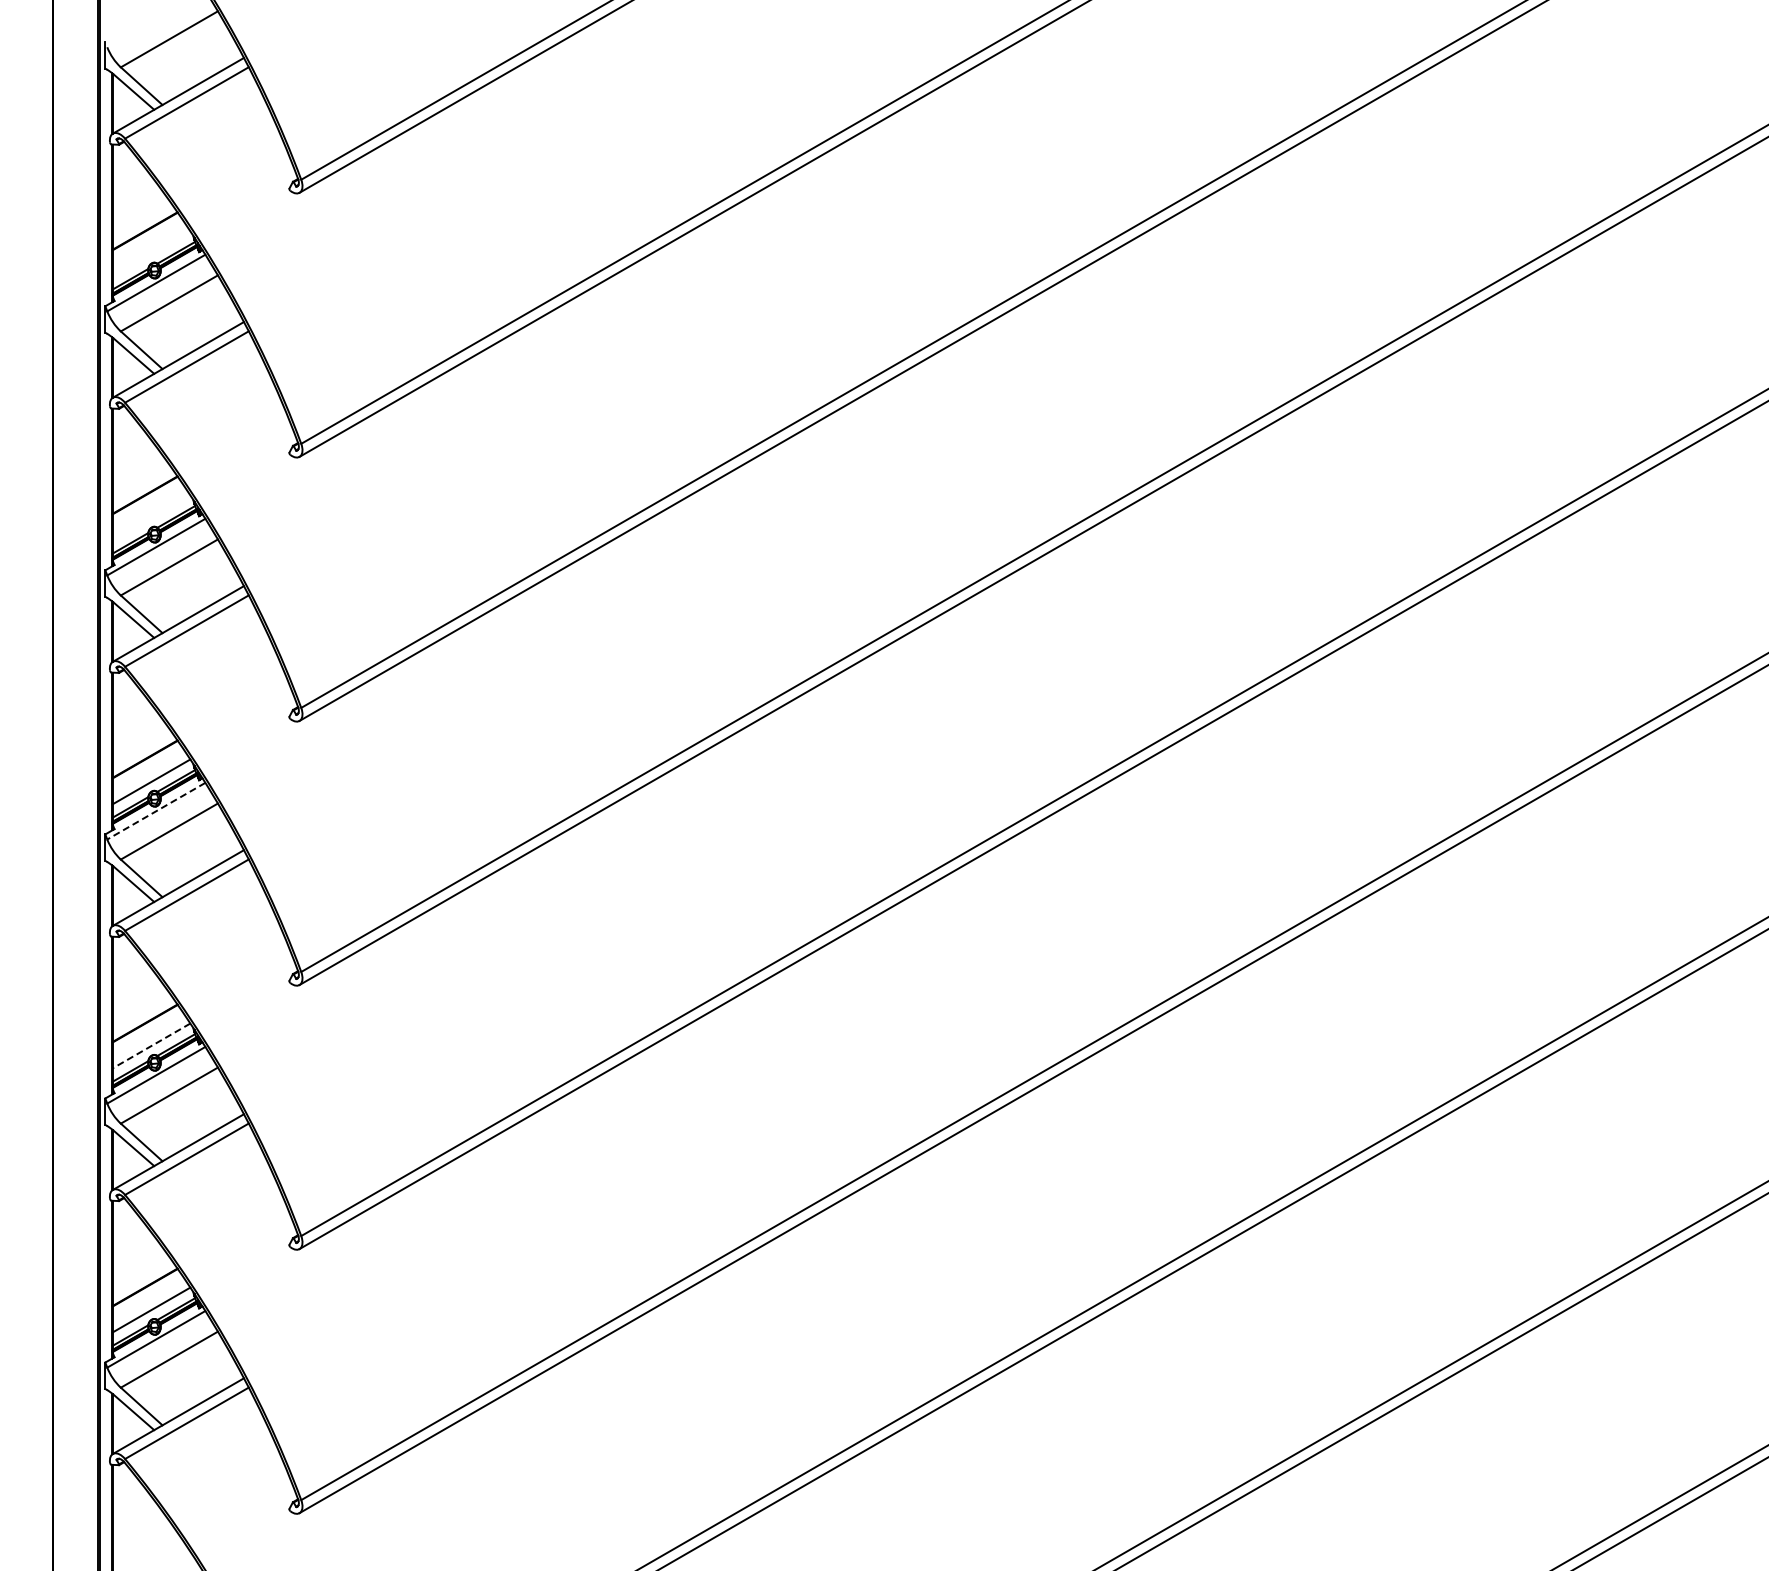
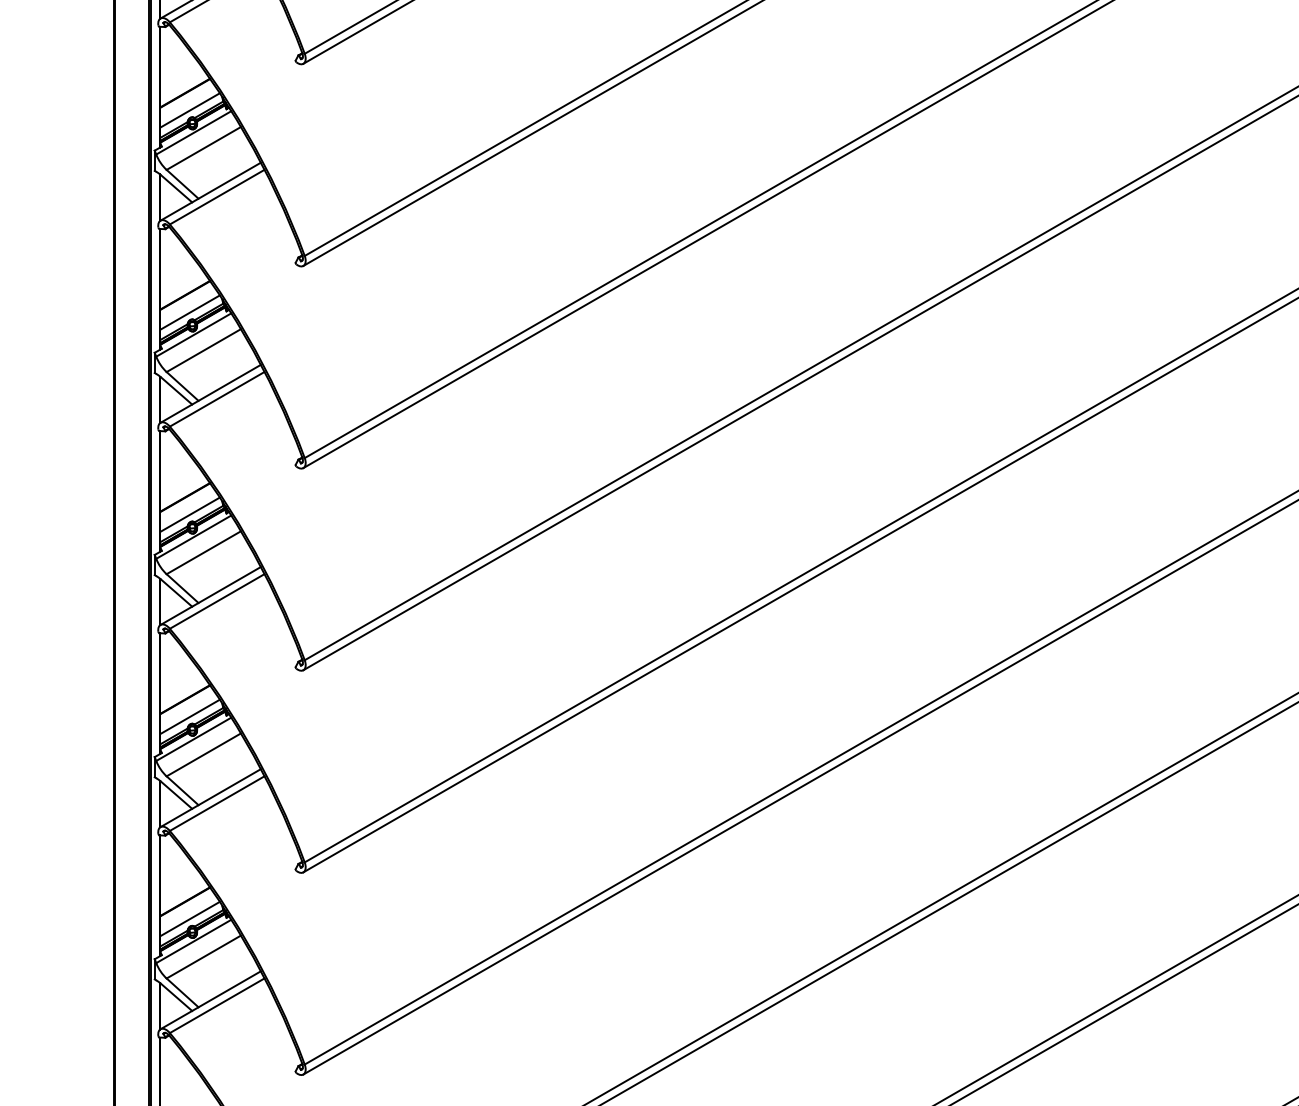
line: (151, 253) -> (190, 110), added
line: (151, 517) -> (190, 312), added
line: (156, 811) -> (193, 537), dashed -> solid
line: (151, 1045) -> (190, 716), dashed -> solid

